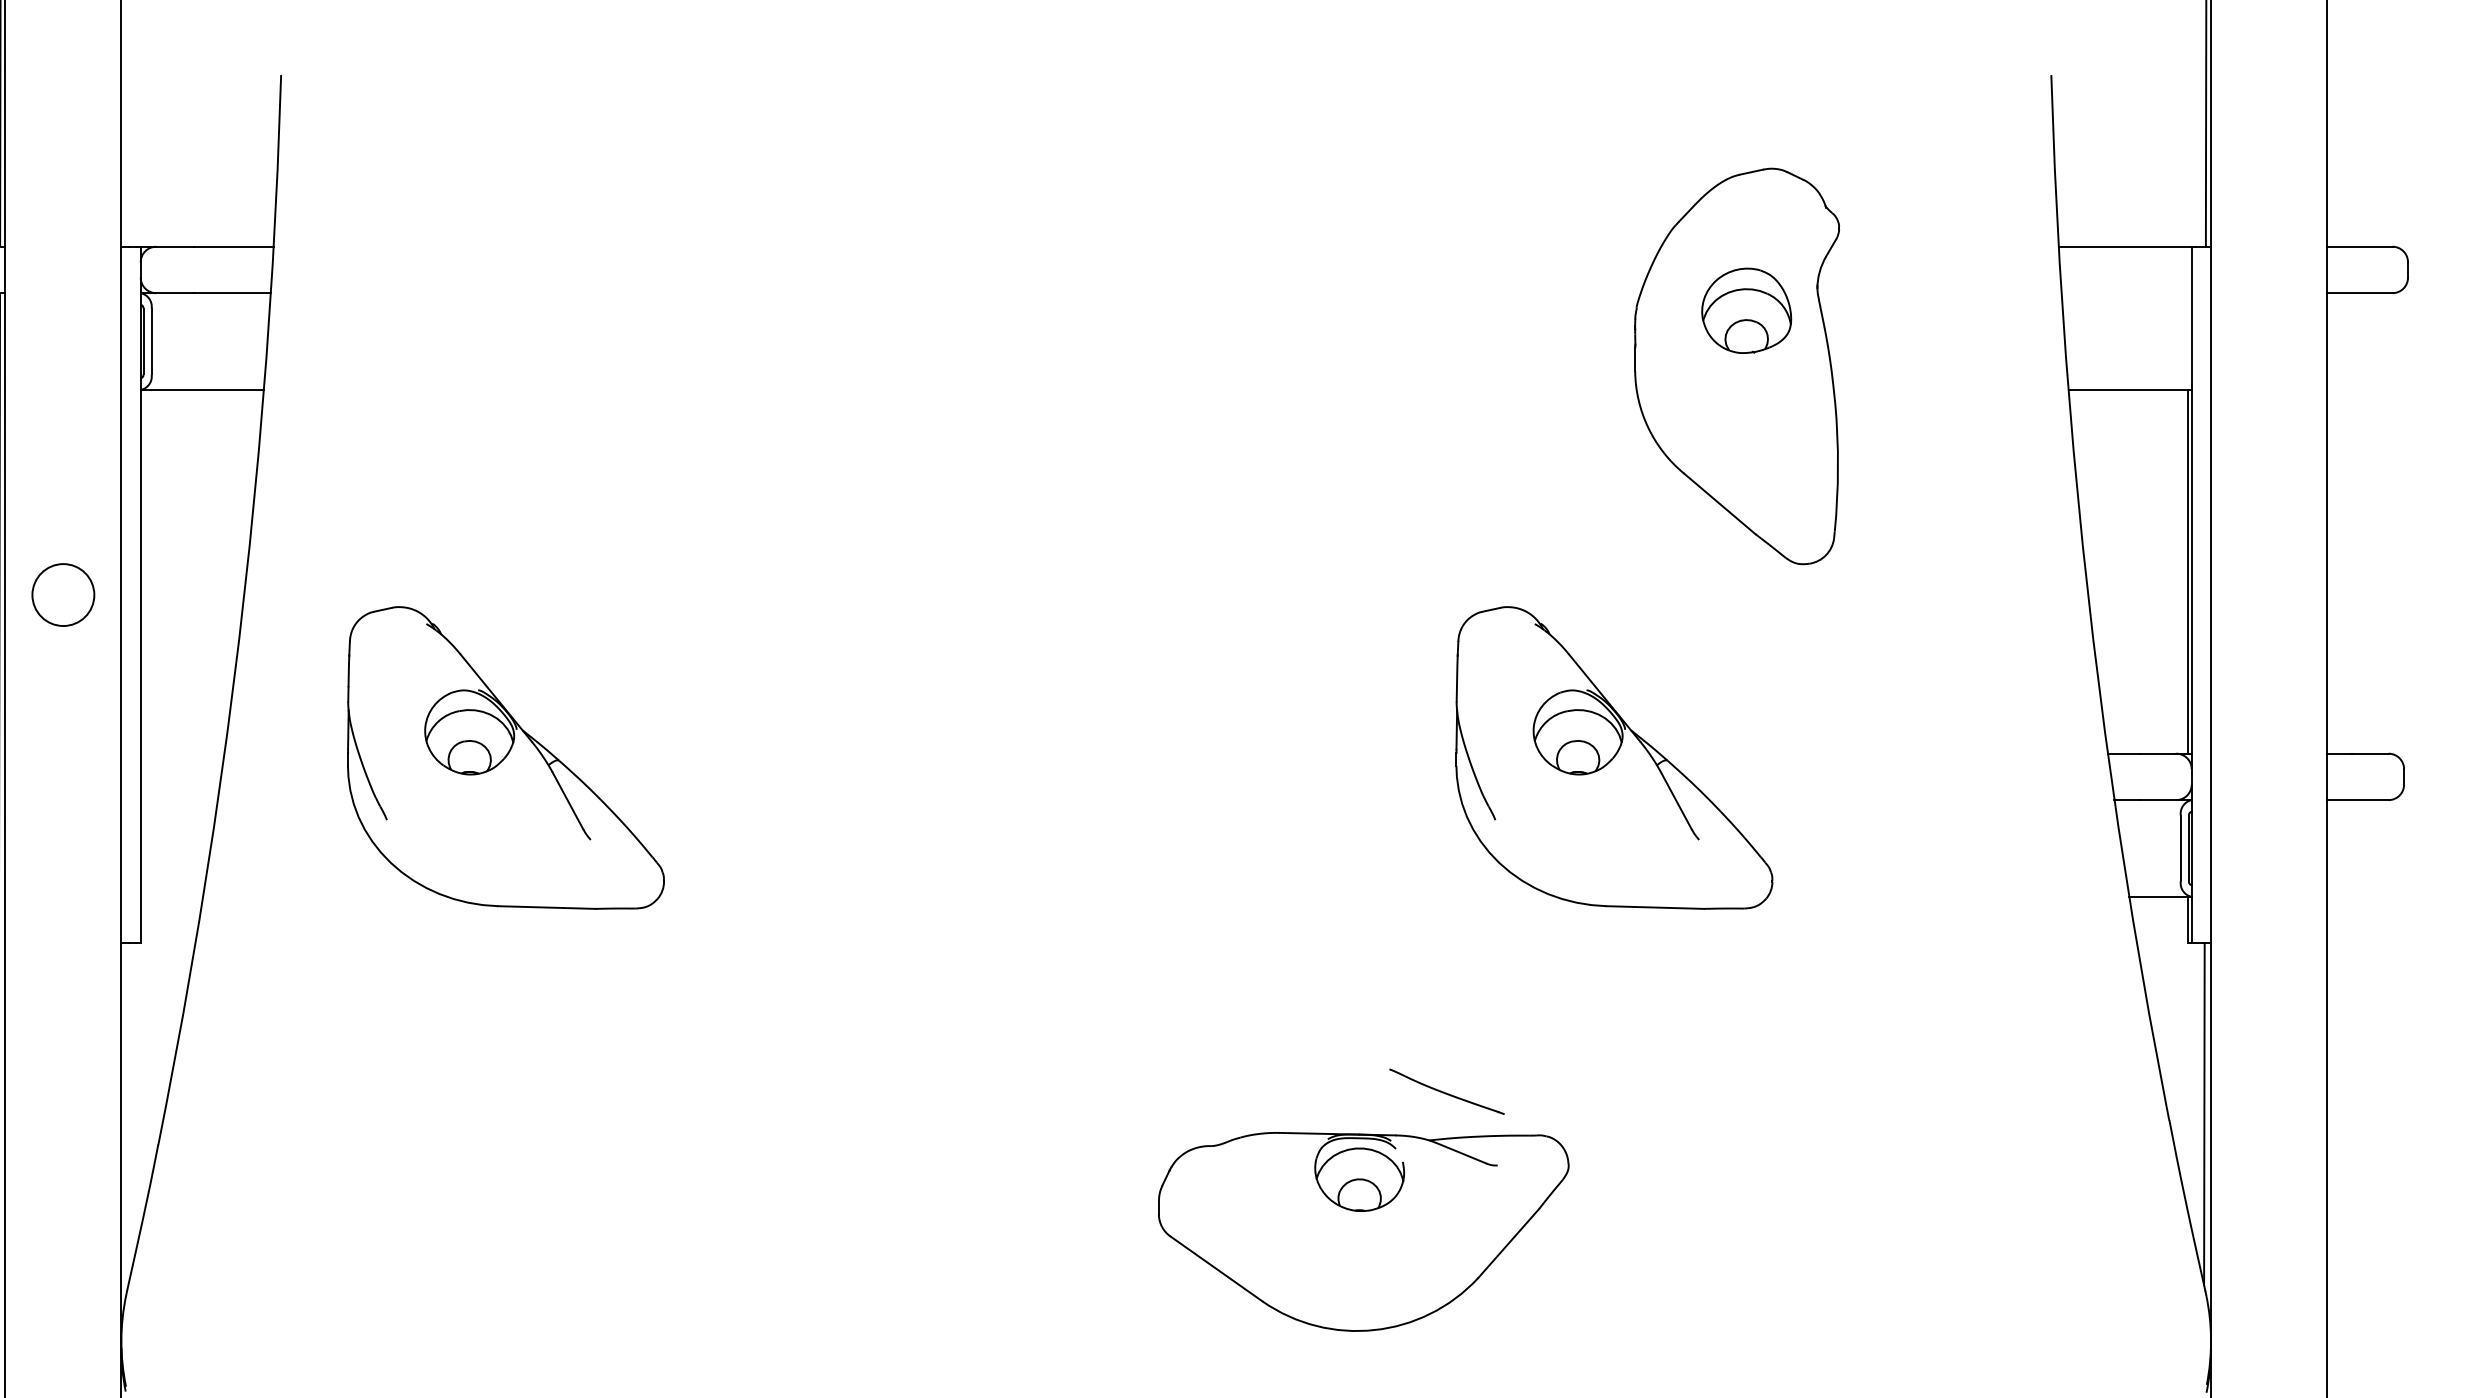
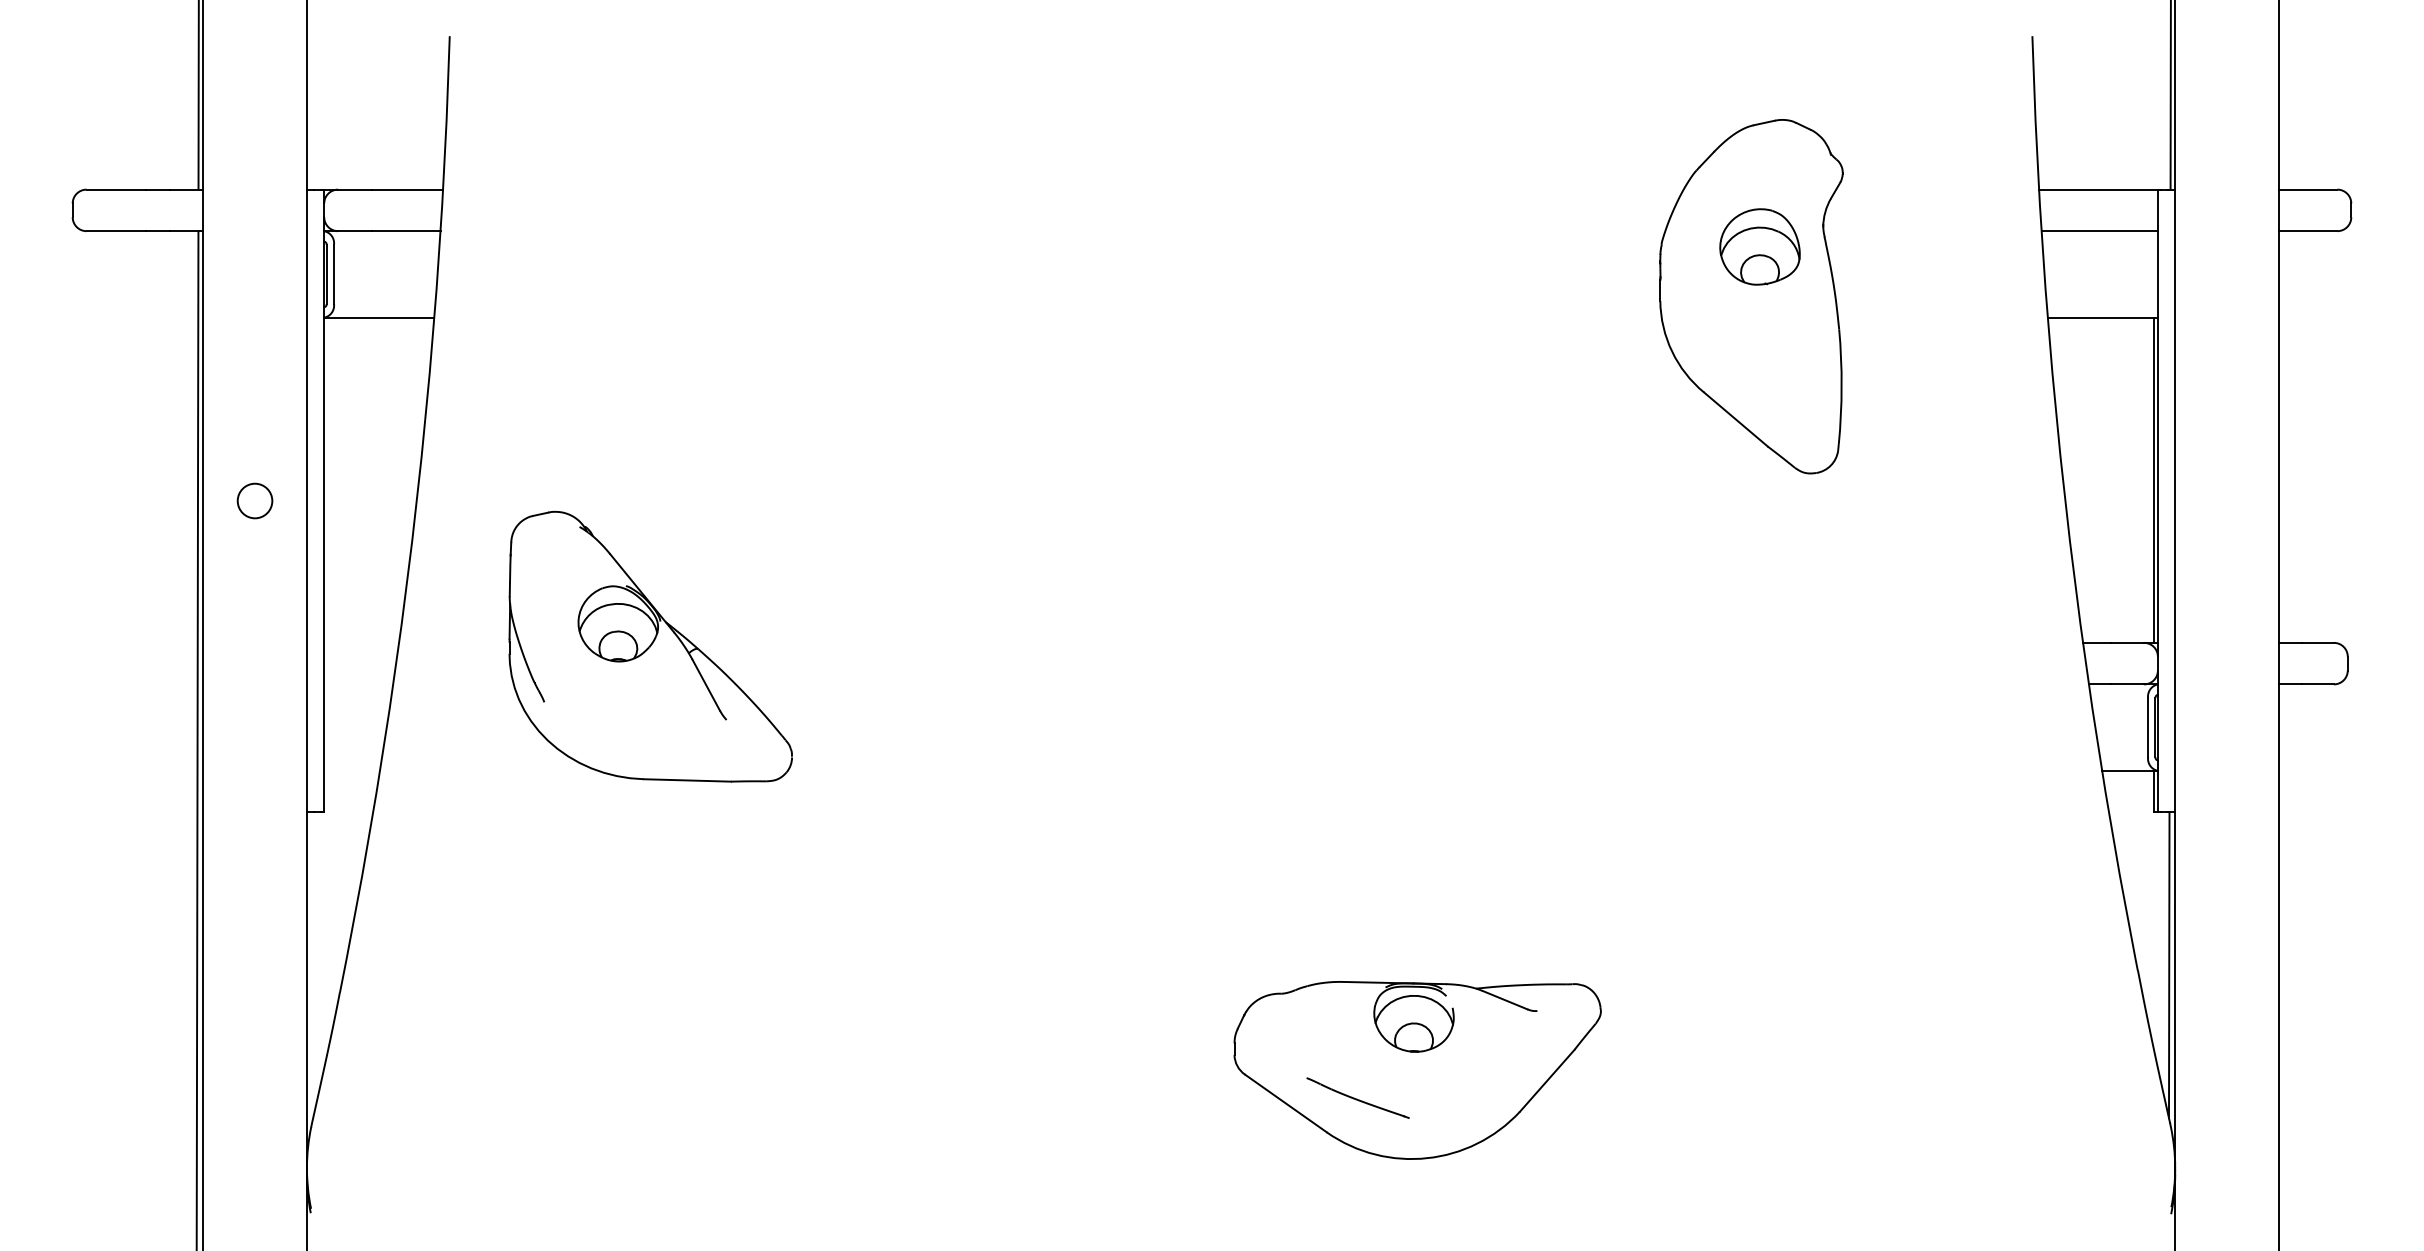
line: (2126, 293) -> (2099, 231), added
circle: (62, 594) -> (254, 500), size x0.62
part: (1614, 757) -> (1641, 646), removed
part: (1446, 1091) -> (1357, 1097), moved

